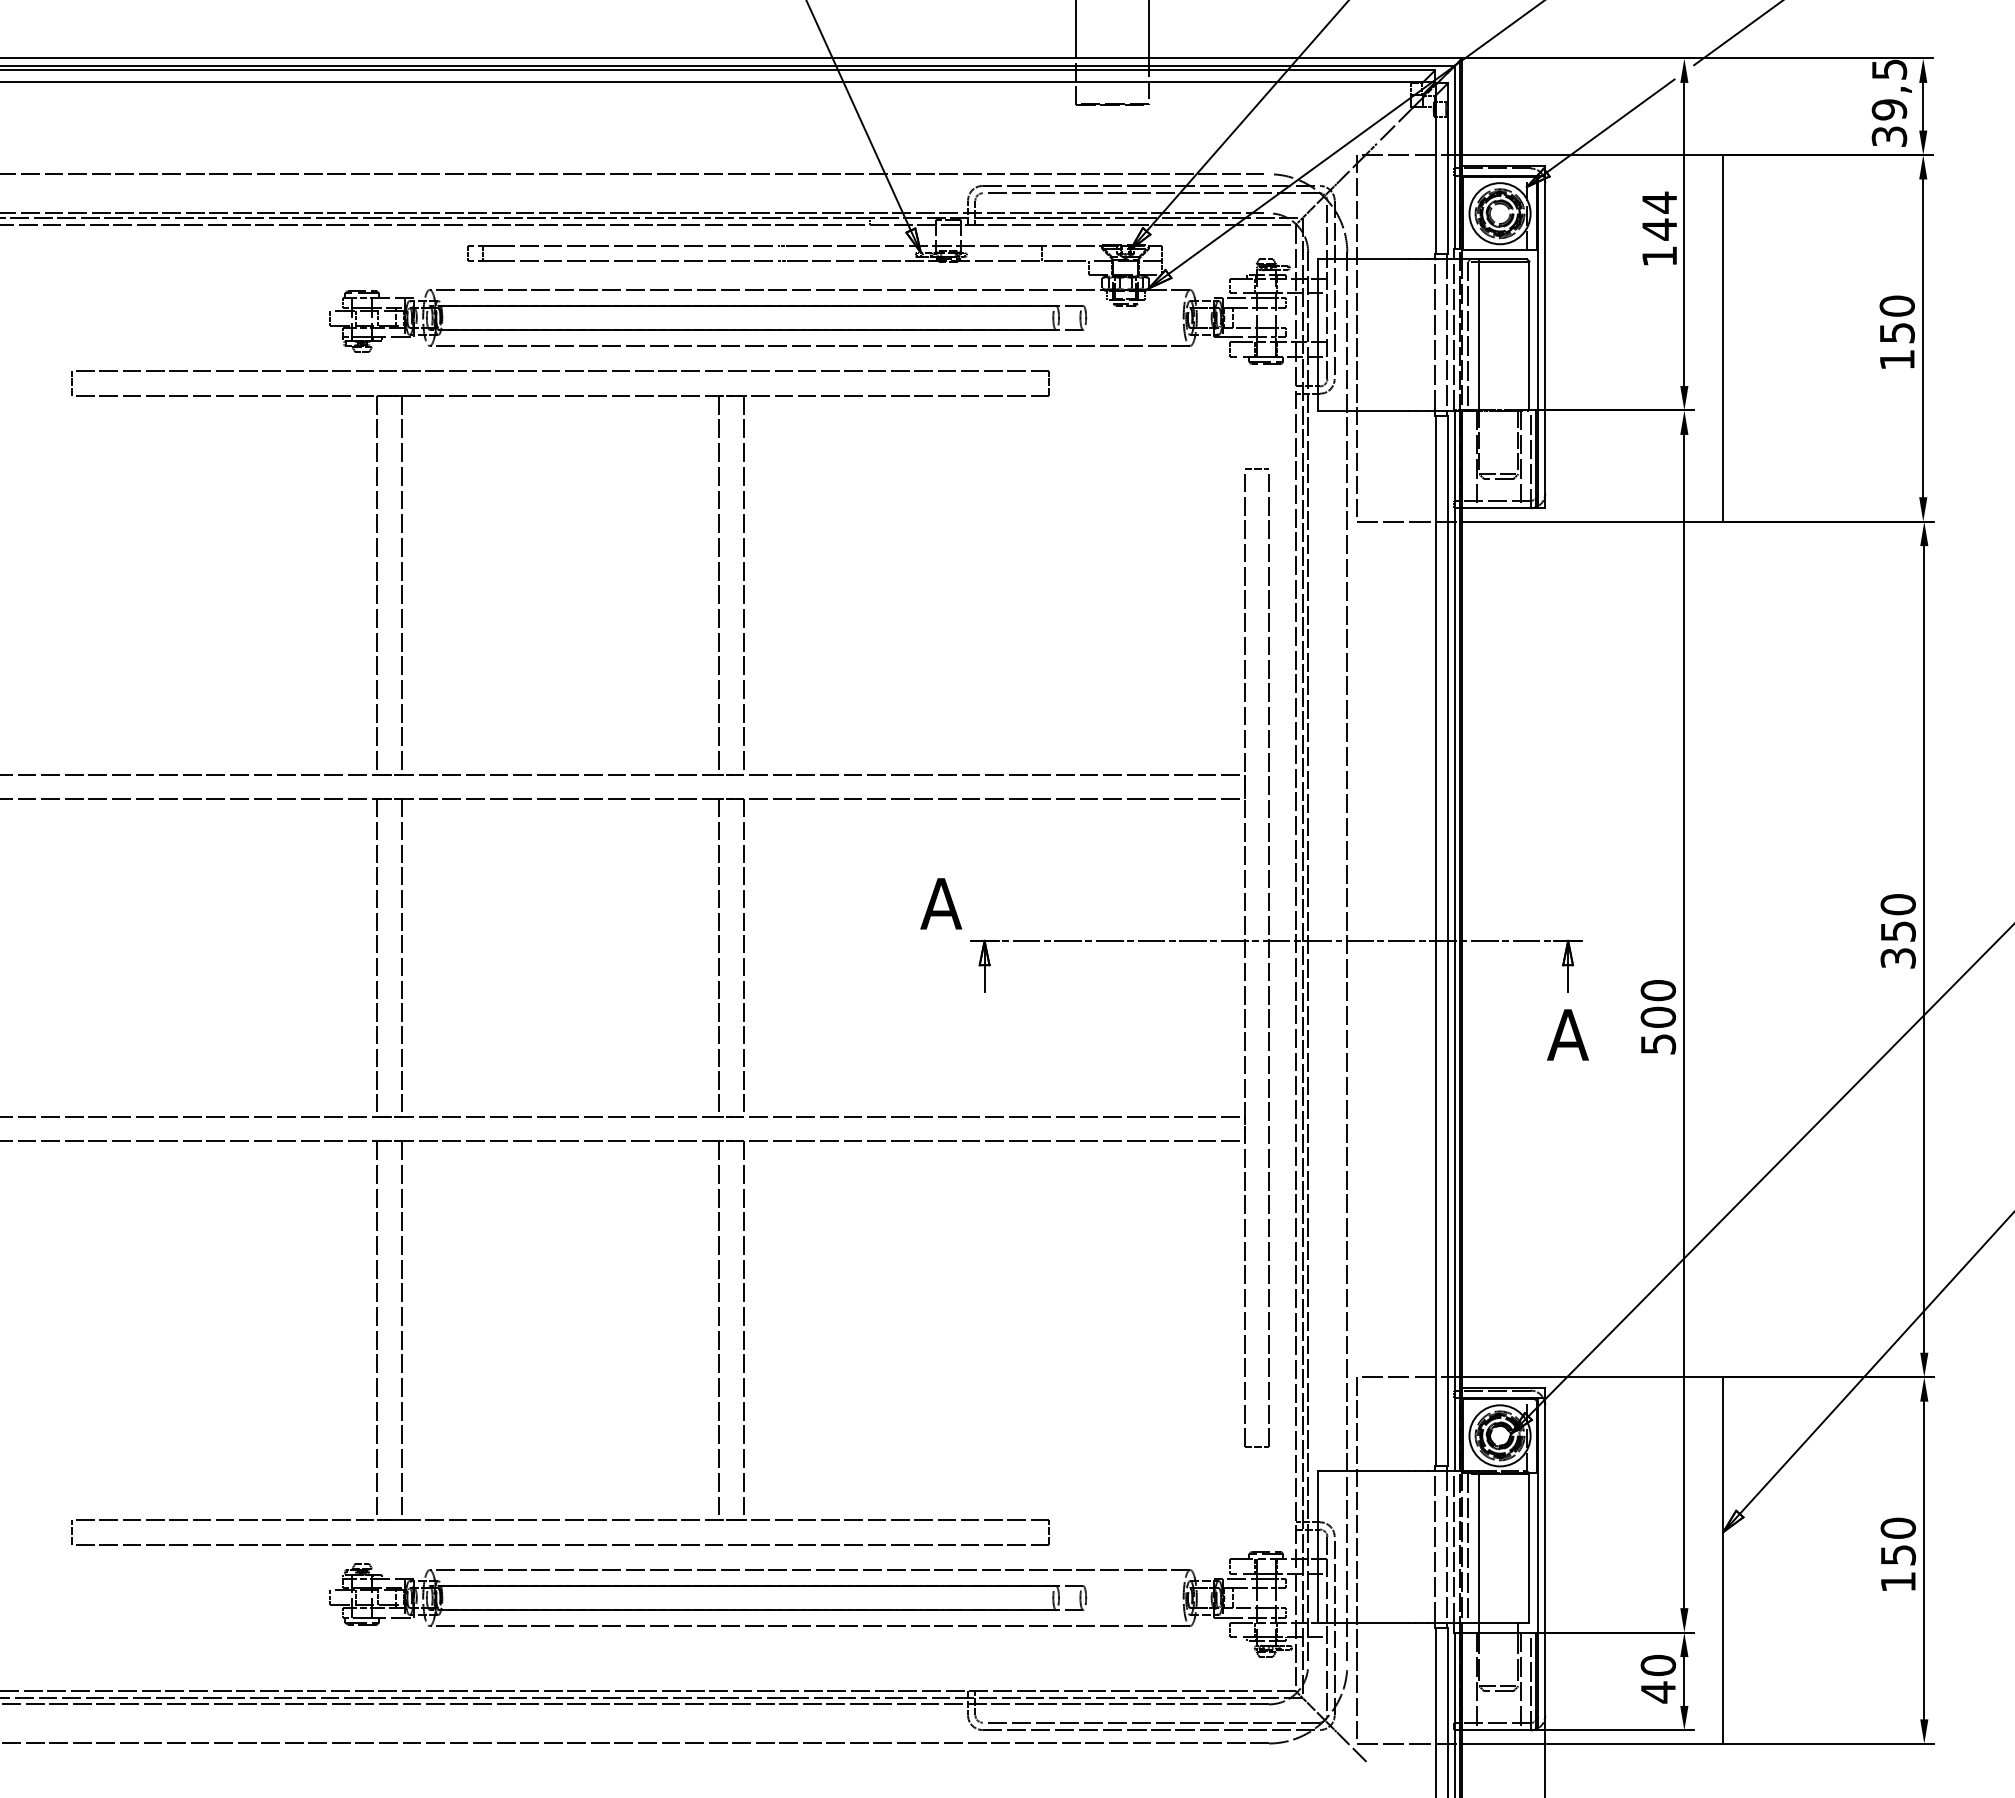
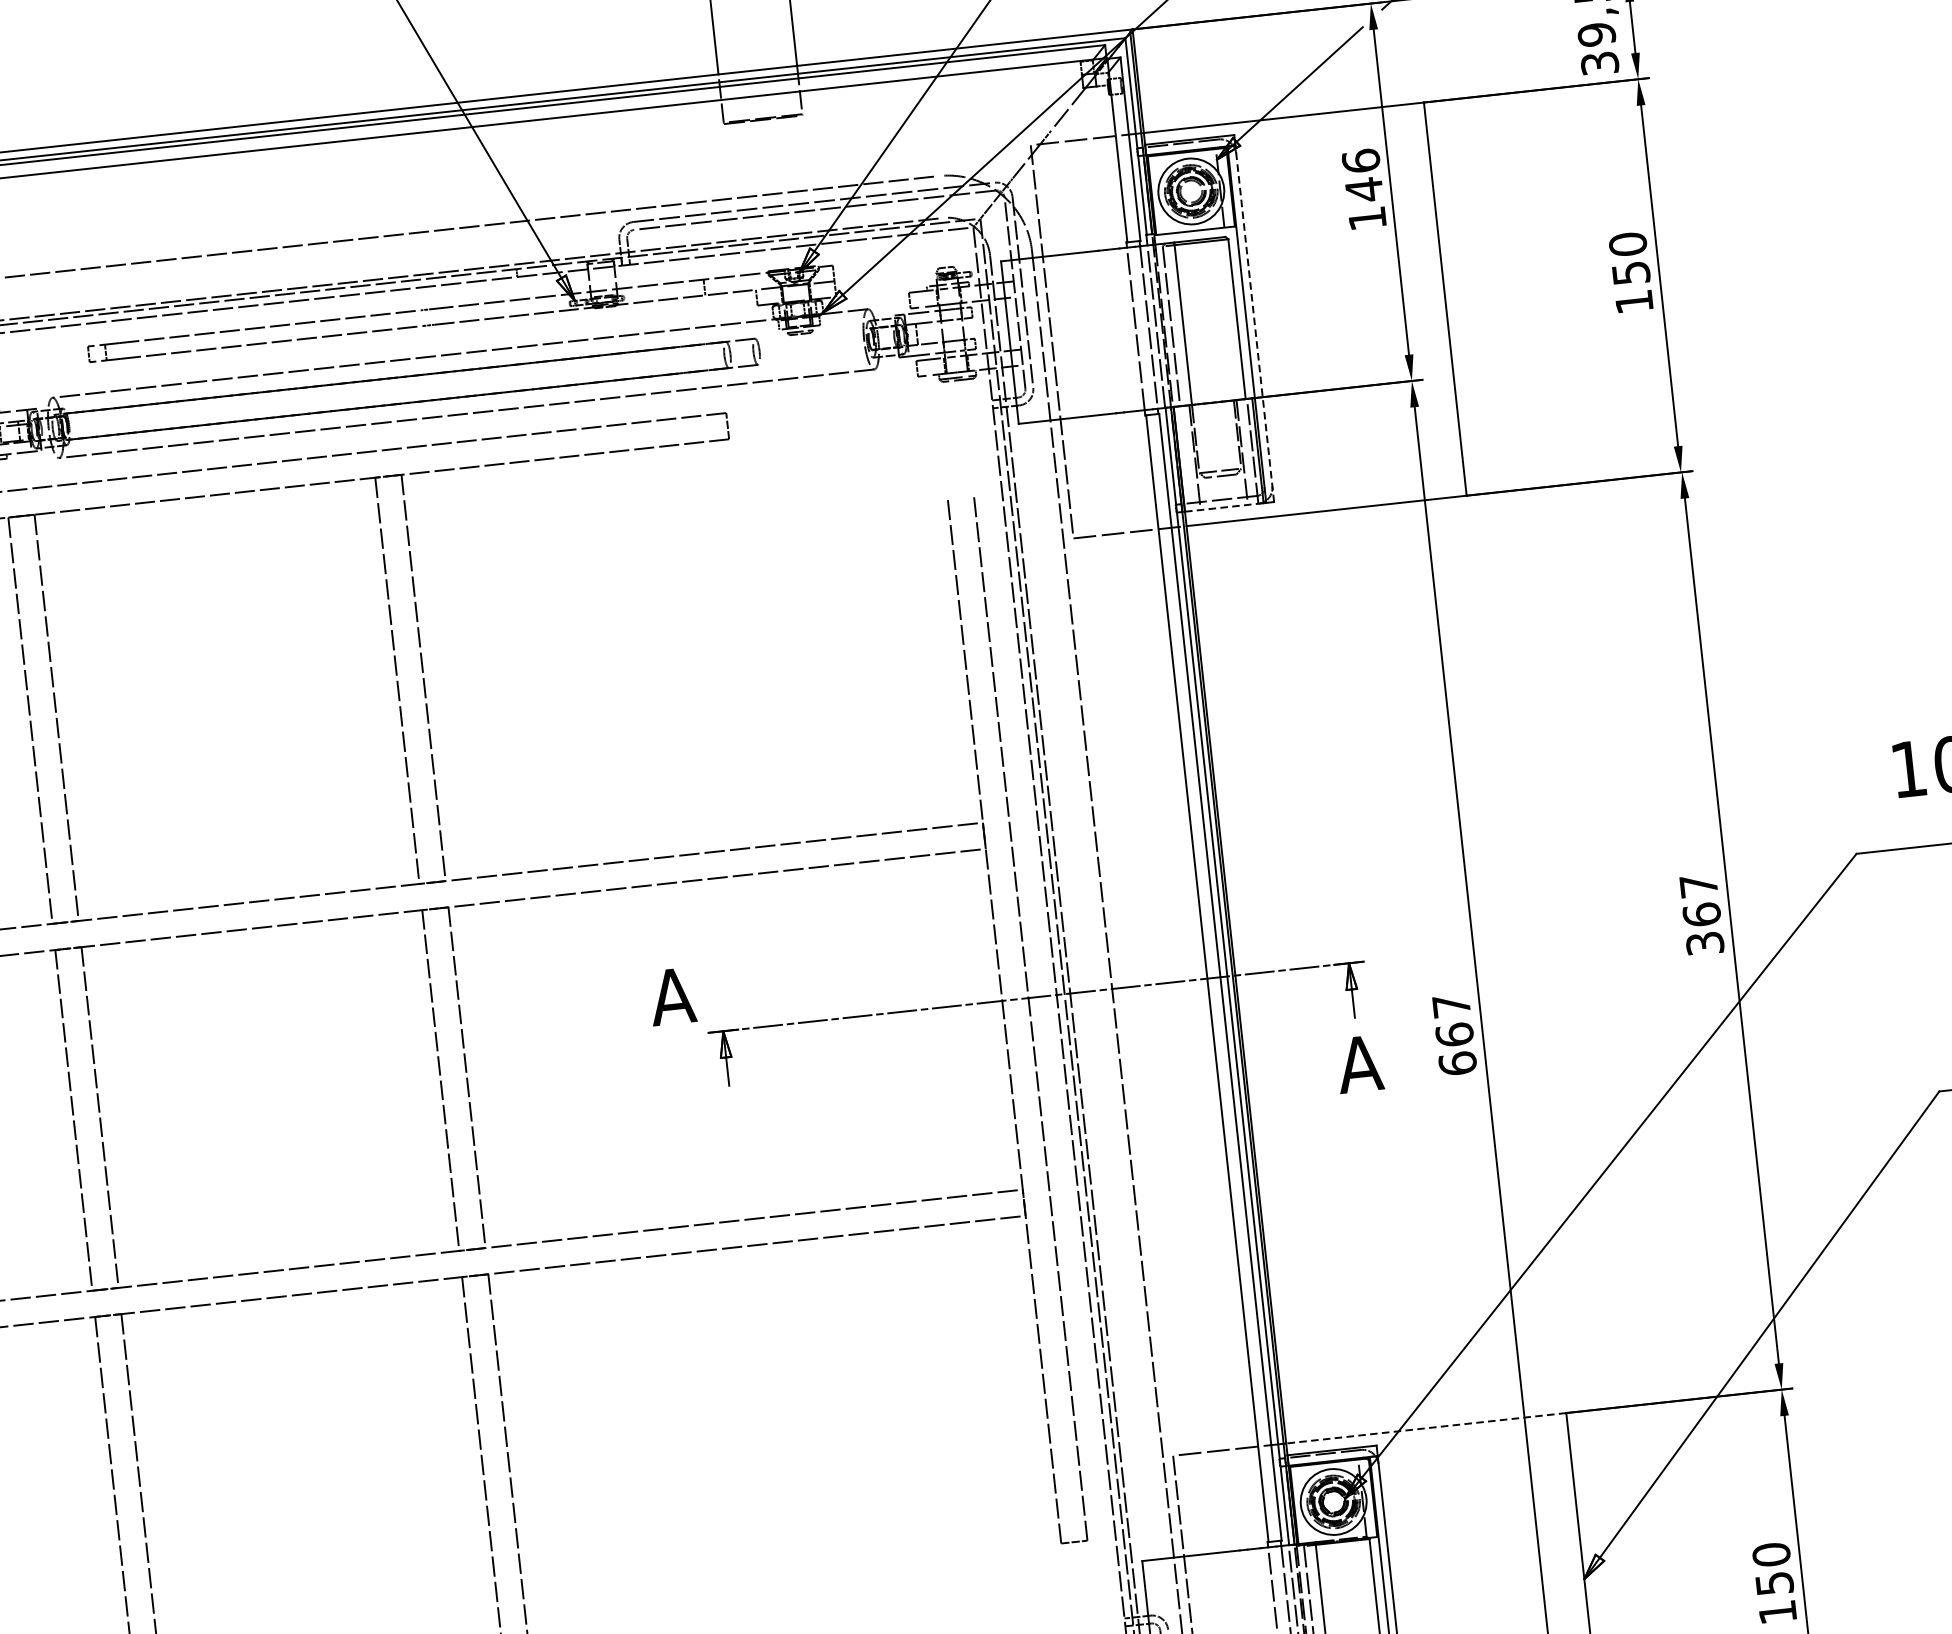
text: (1659, 202) -> (1360, 160), 144 -> 146
line: (1545, 341) -> (1254, 323), solid -> dashed
line: (1256, 469) -> (959, 494), removed
line: (1498, 508) -> (1223, 507), solid -> dashed
text: (1897, 917) -> (1699, 899), 350 -> 367
text: (1658, 1017) -> (1454, 1034), 500 -> 667
line: (1592, 1377) -> (1426, 1428), solid -> dashed

